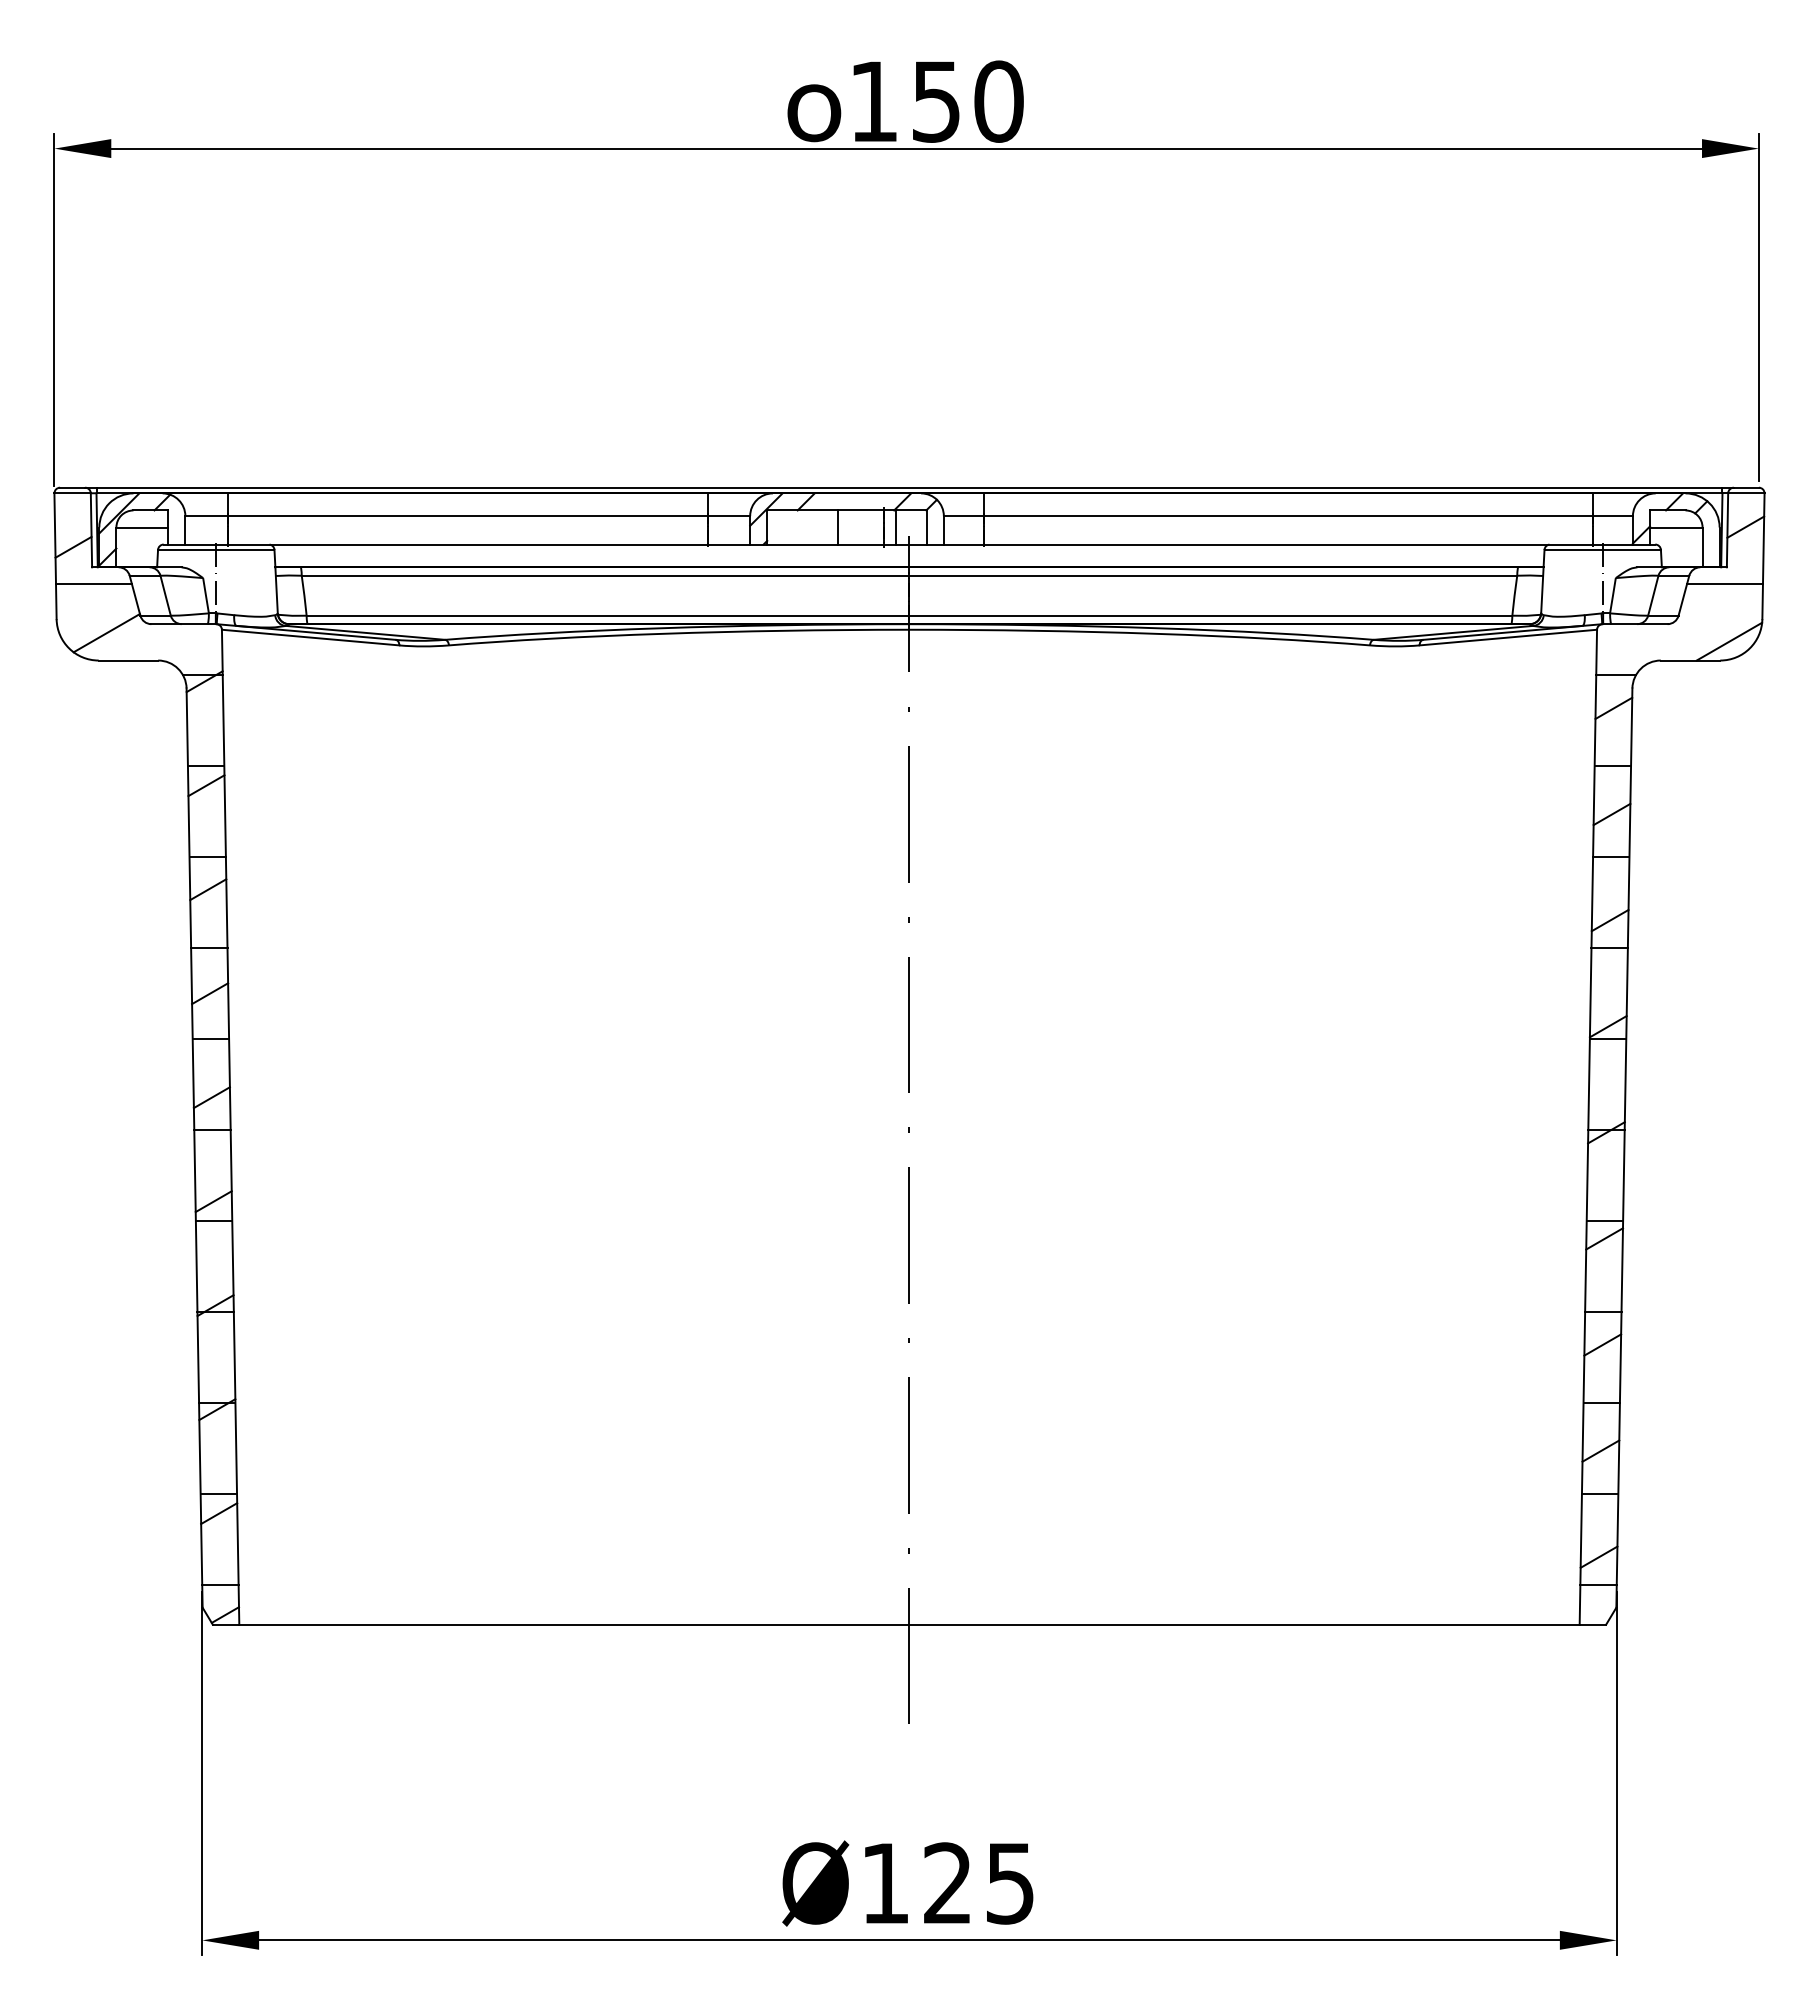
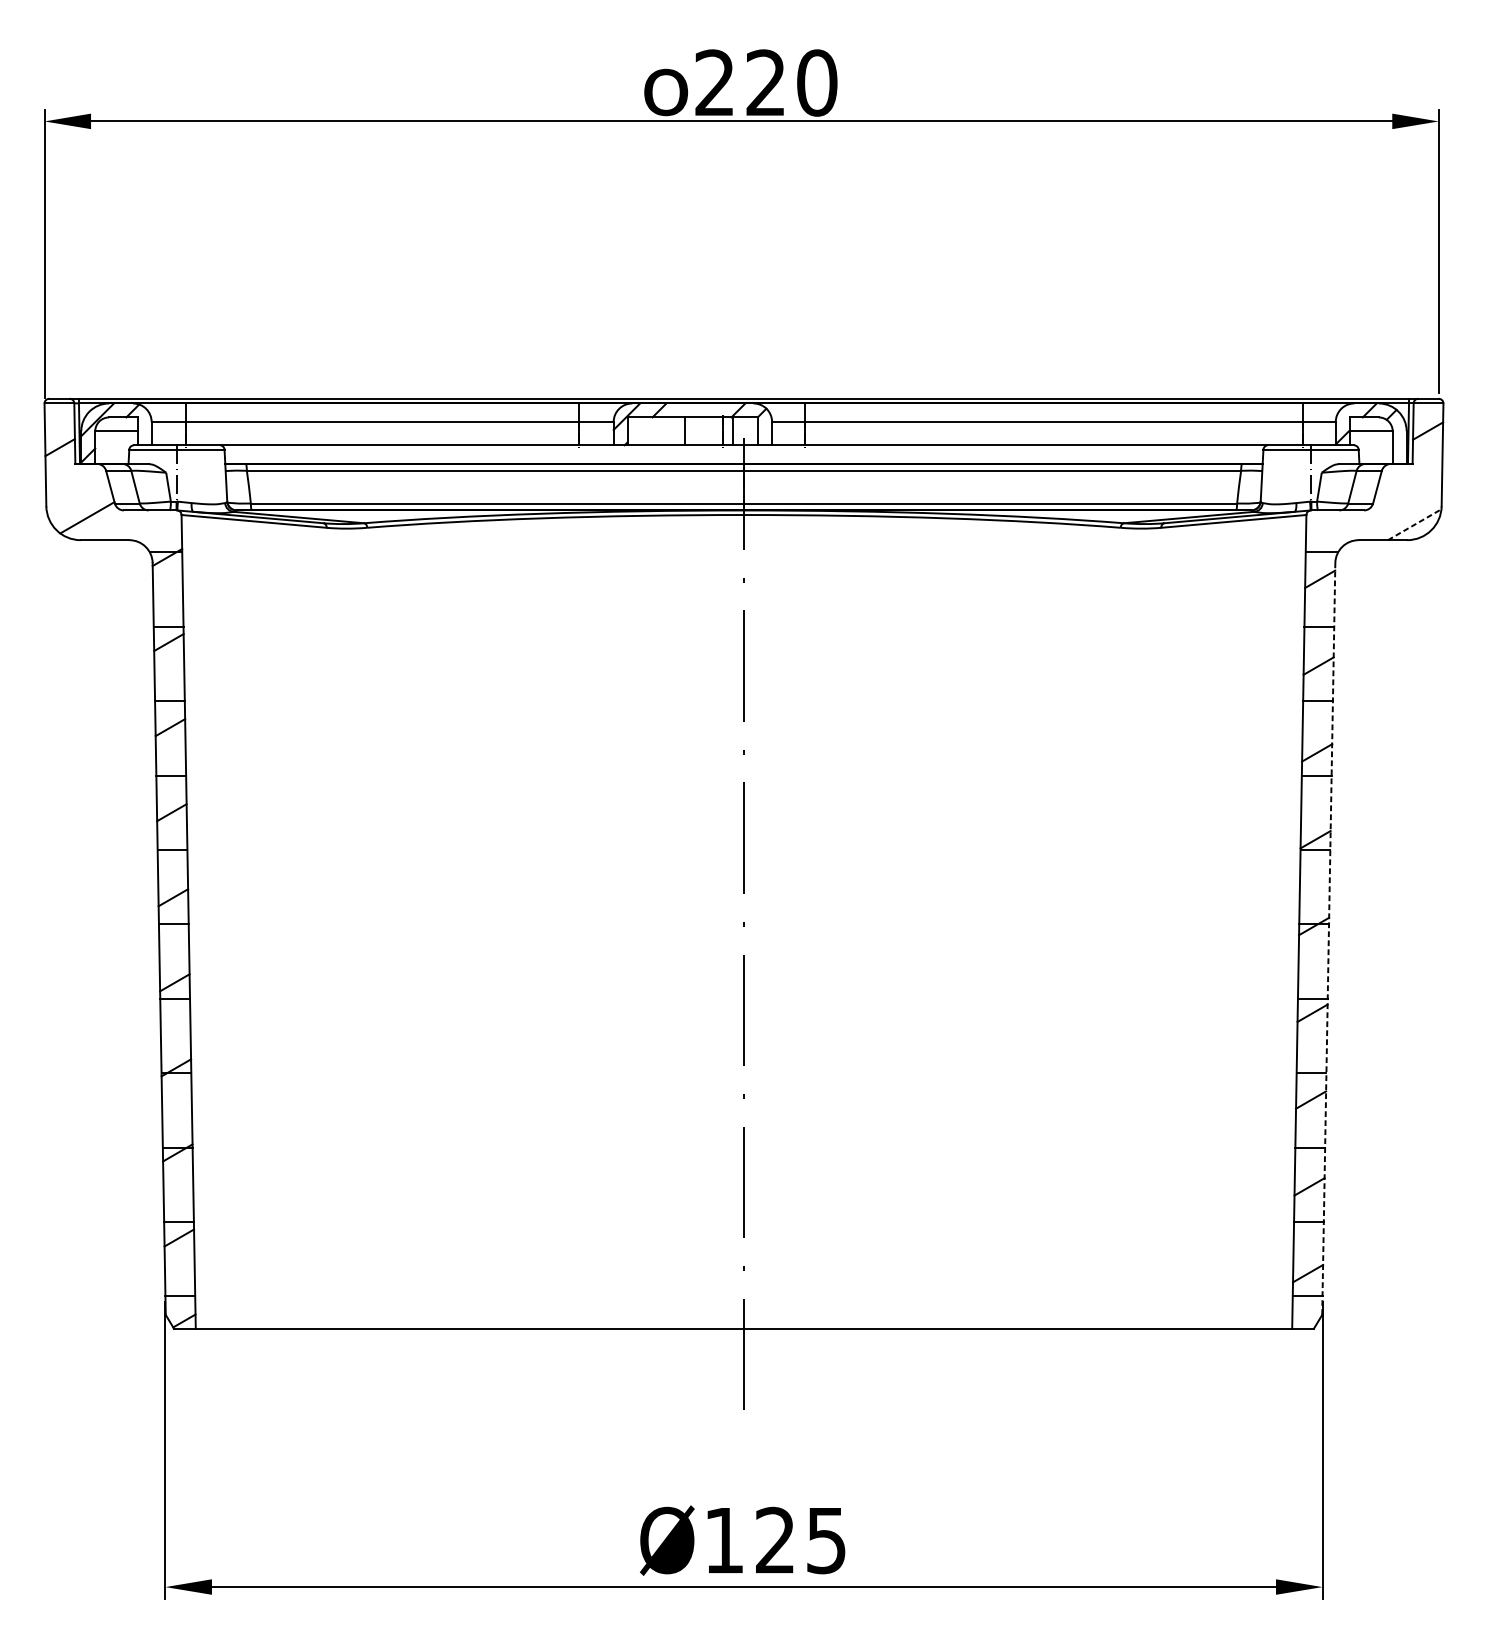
text: (904, 101) -> (739, 82), 150 -> 220
line: (94, 584) -> (77, 477), removed
line: (1724, 584) -> (1410, 477), removed
line: (1729, 641) -> (1414, 524), solid -> dashed
line: (1624, 1148) -> (1328, 939), solid -> dashed

